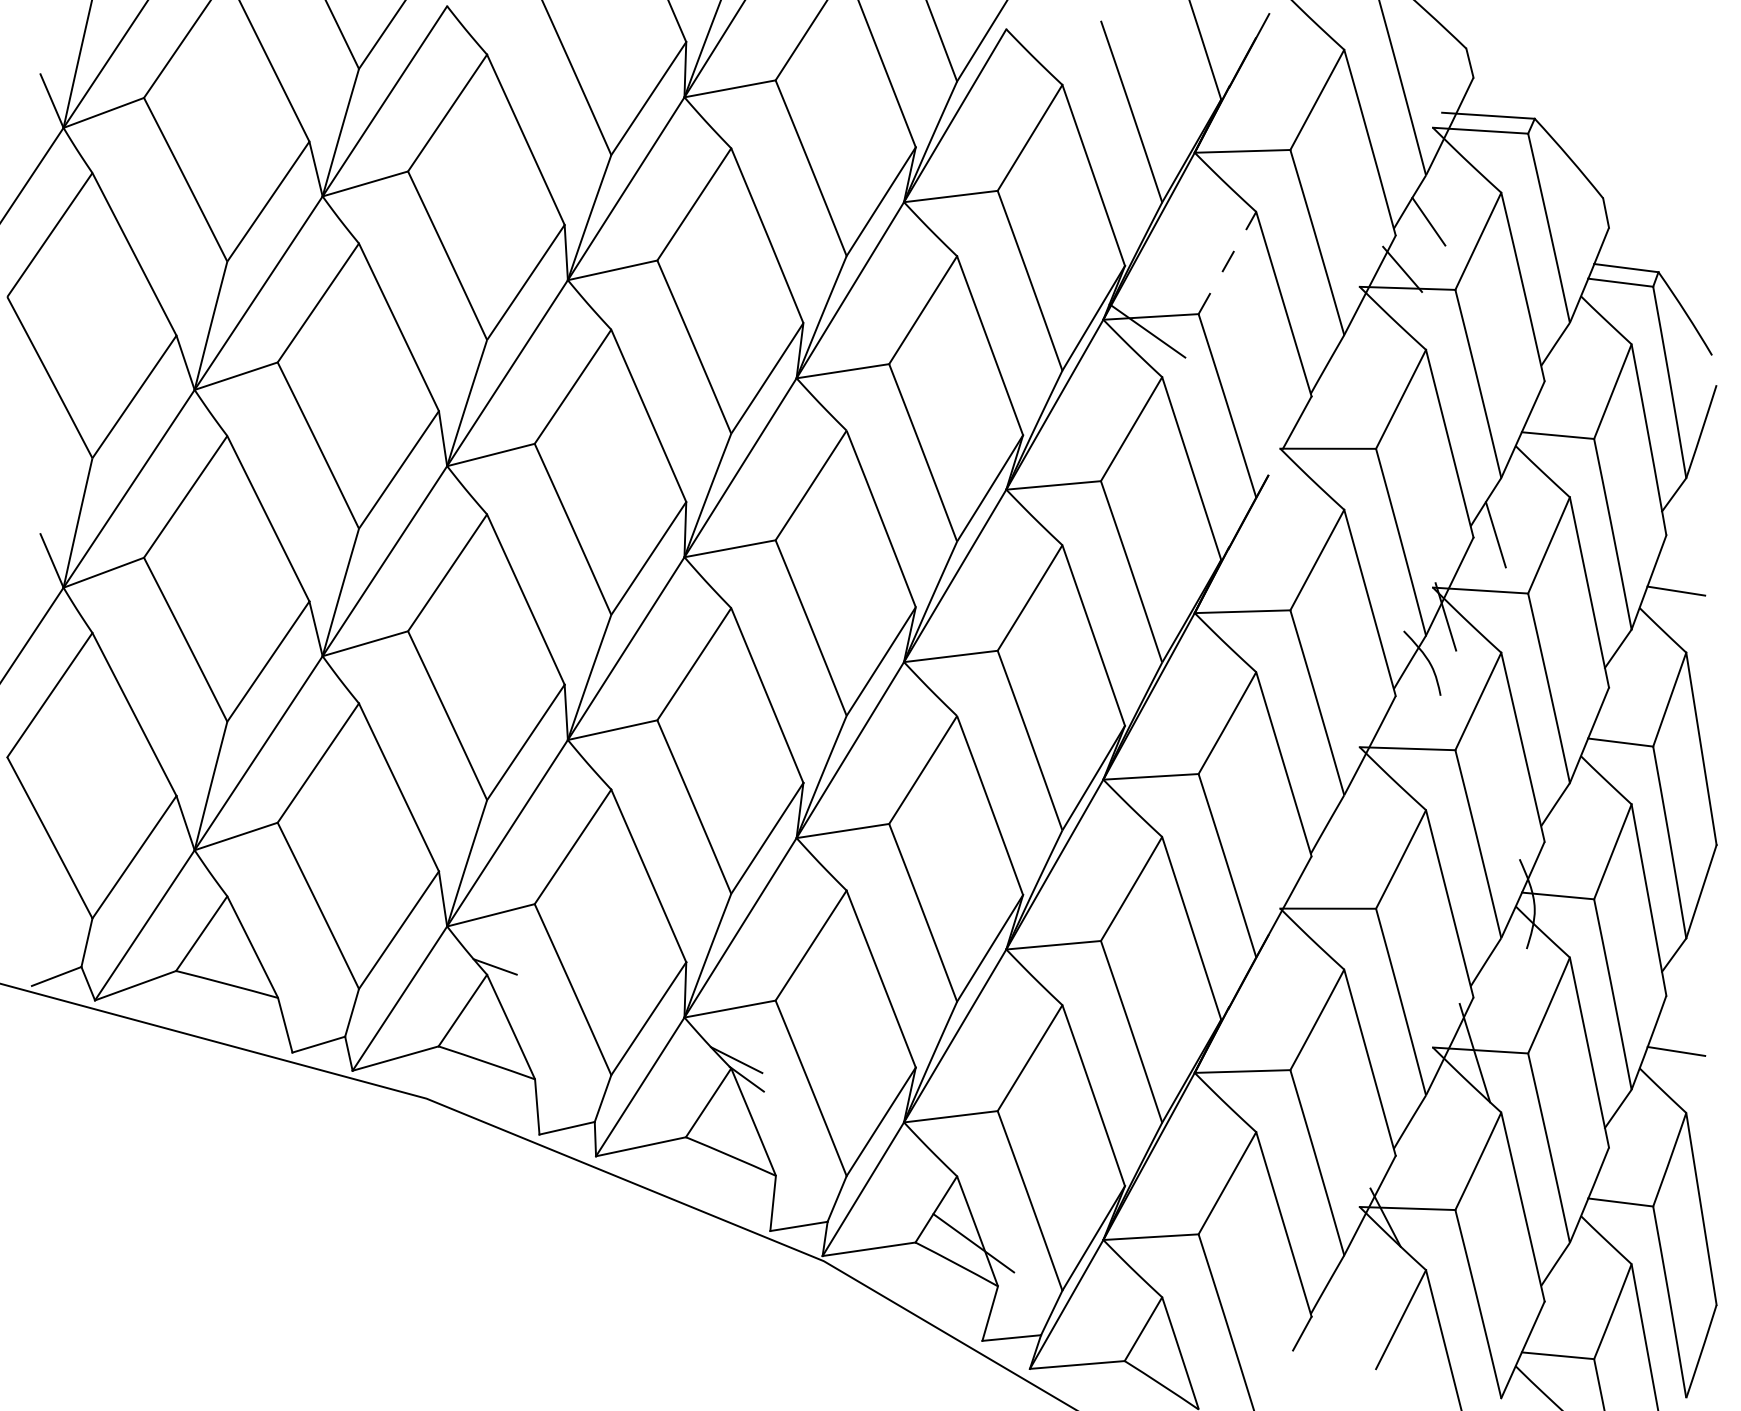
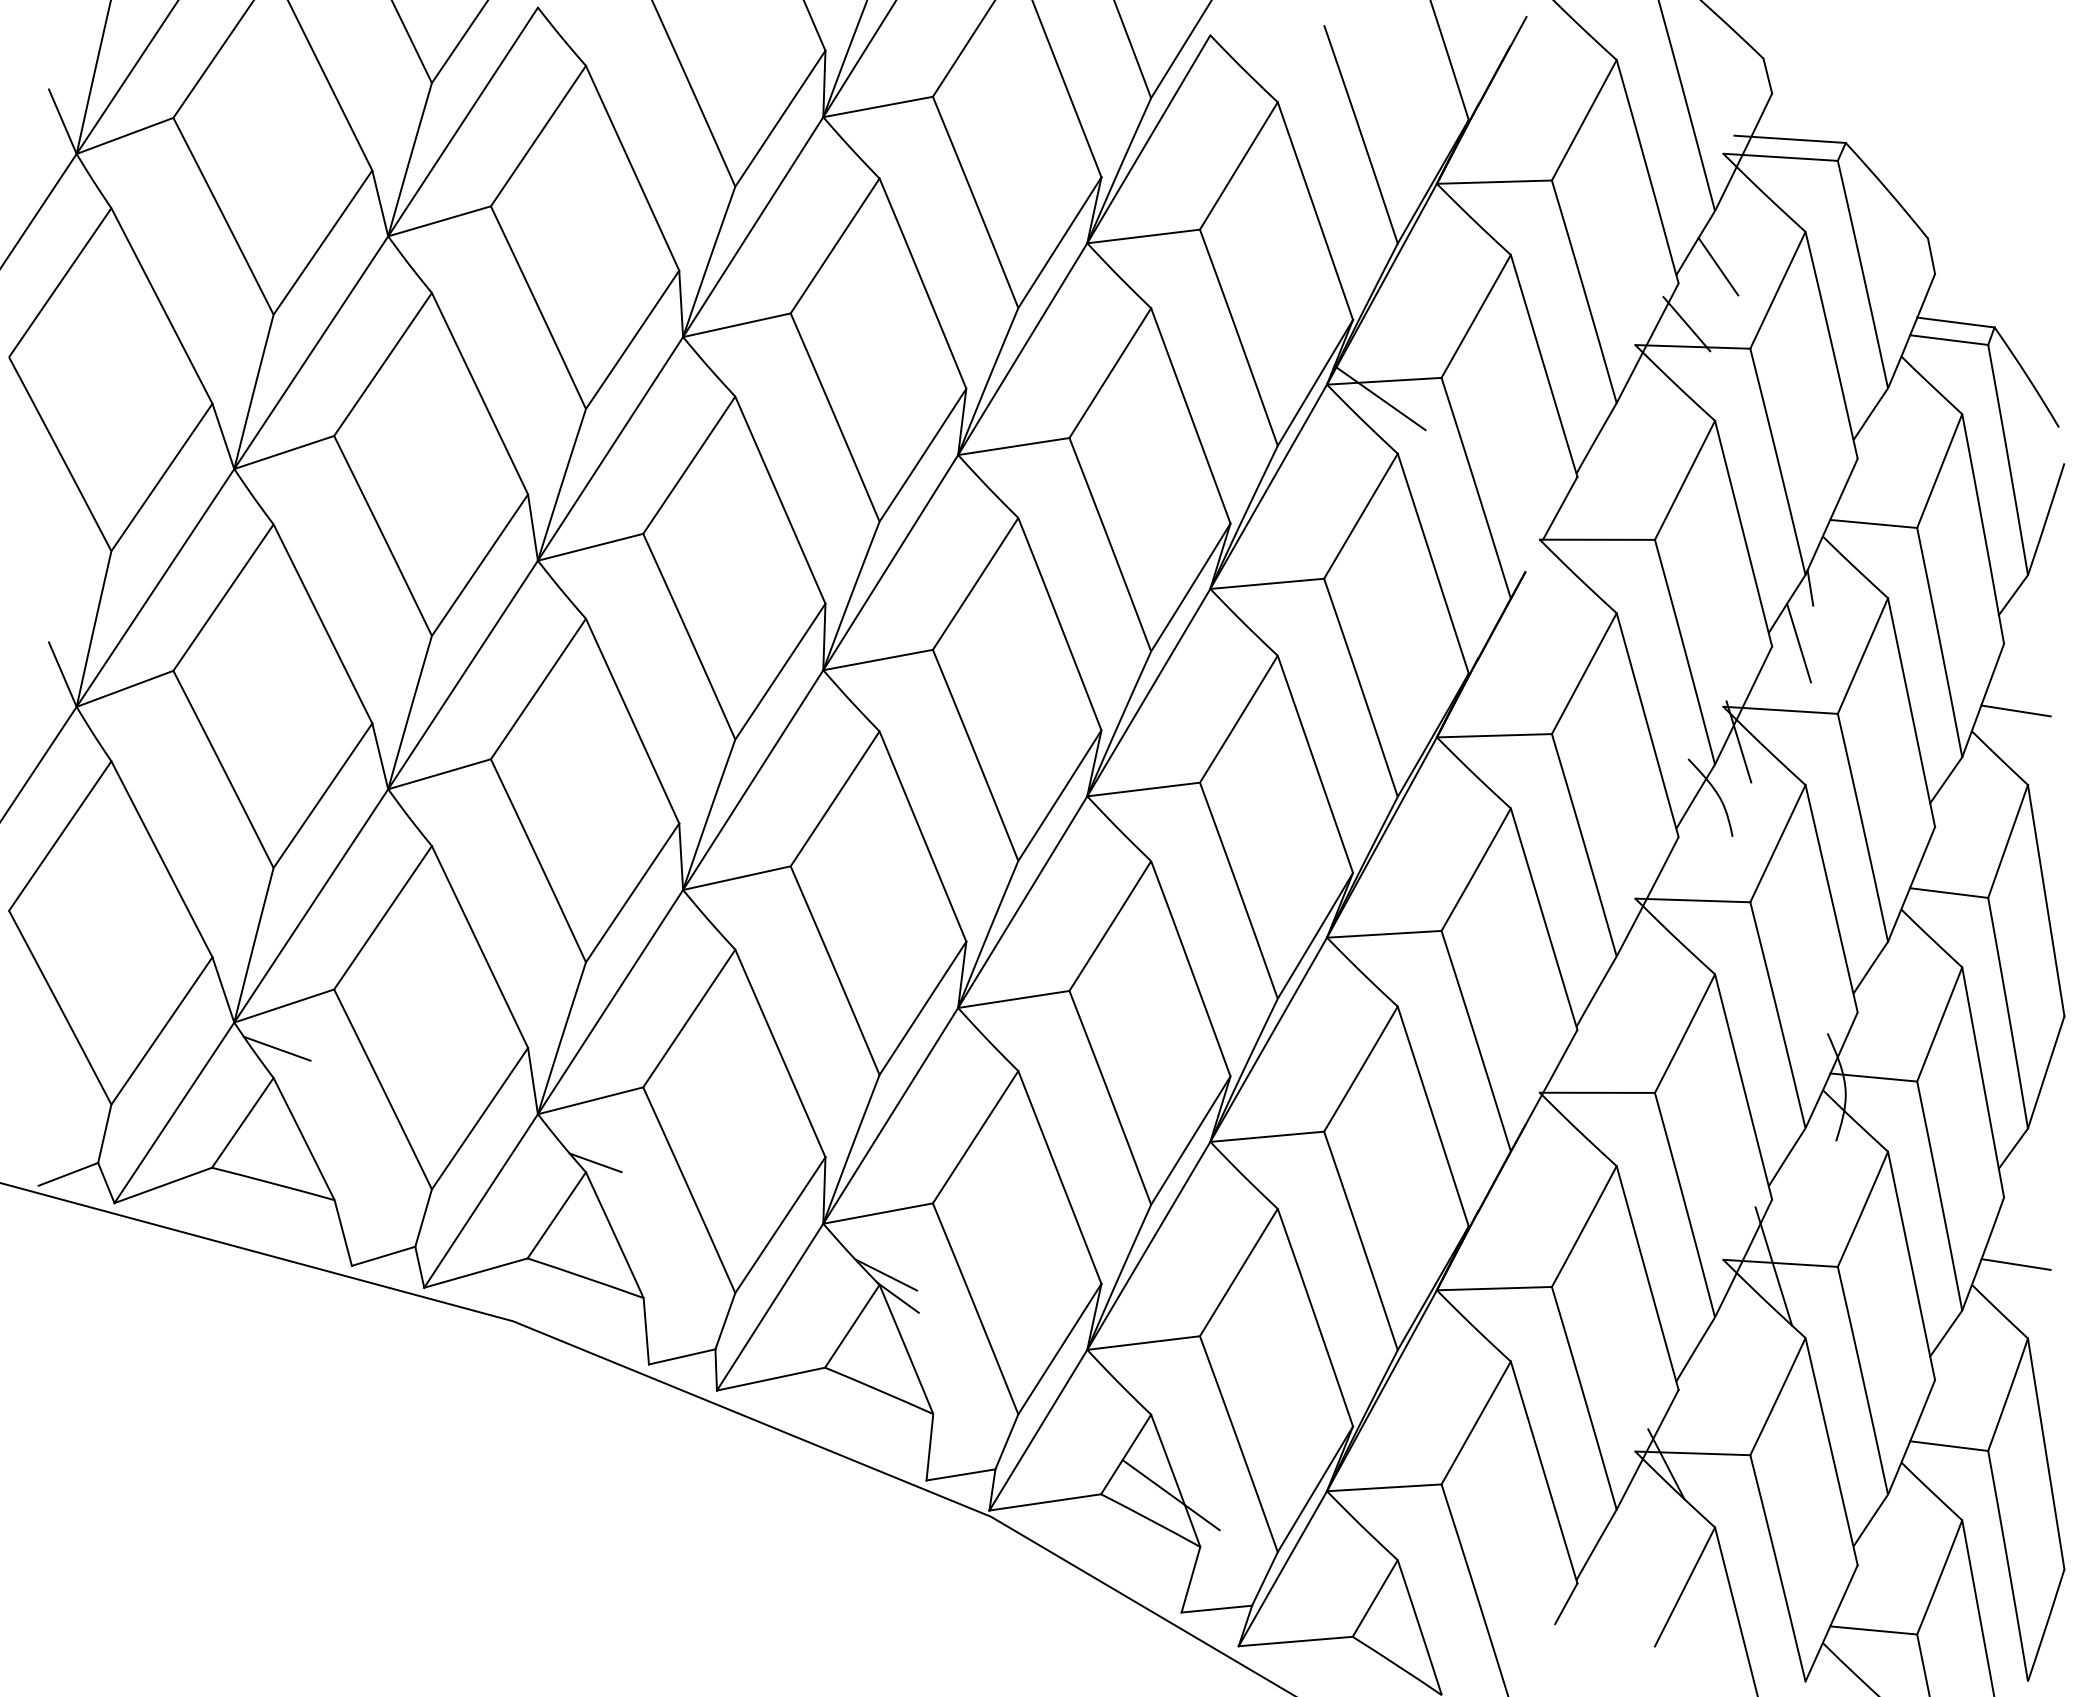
line: (1227, 263) -> (1476, 316), dashed -> solid
line: (1505, 488) -> (1810, 587), added
line: (229, 871) -> (276, 1048), added

